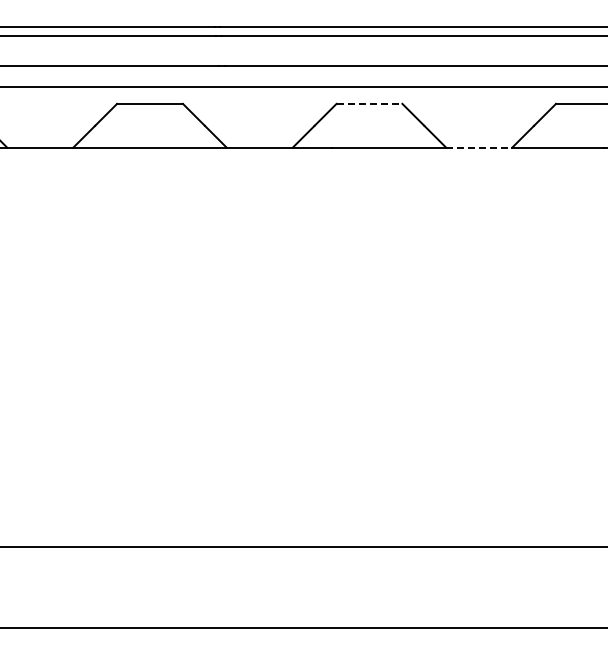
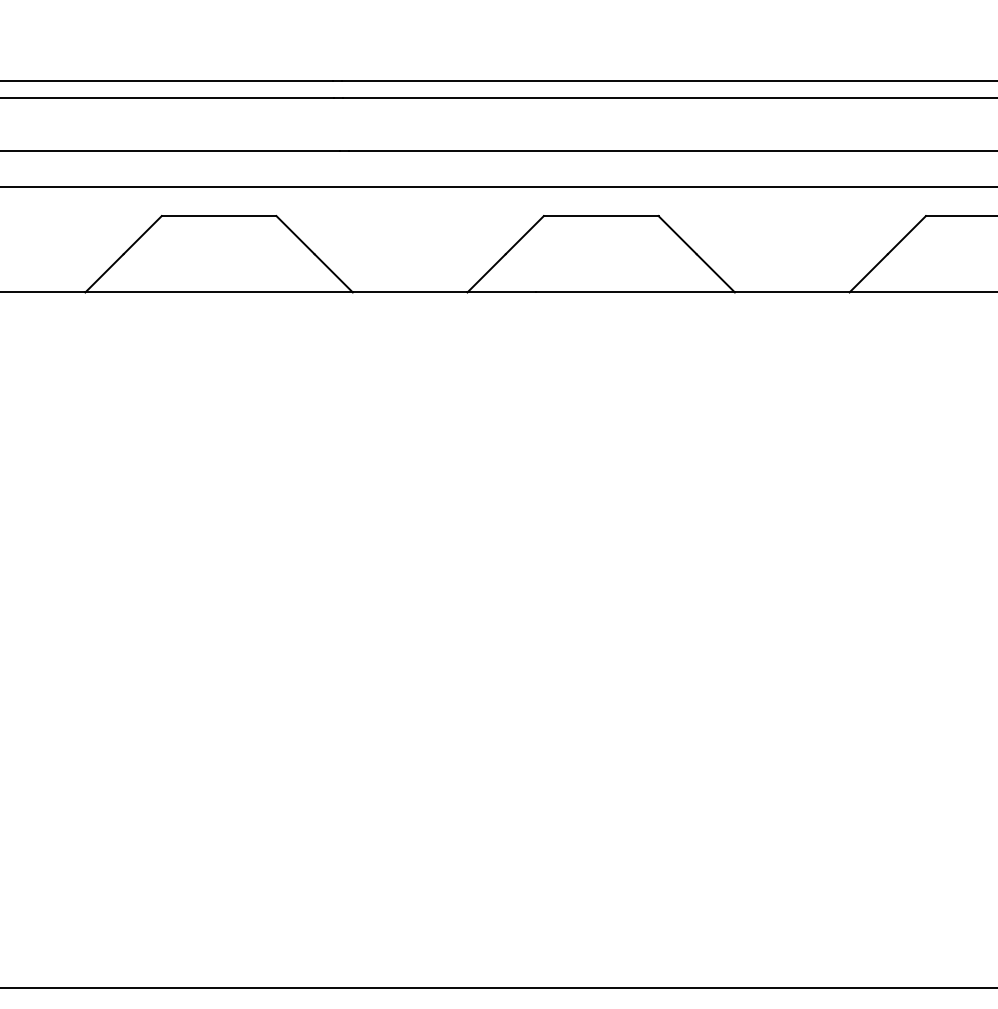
line: (369, 103) -> (601, 215), dashed -> solid
line: (479, 147) -> (792, 291), dashed -> solid

